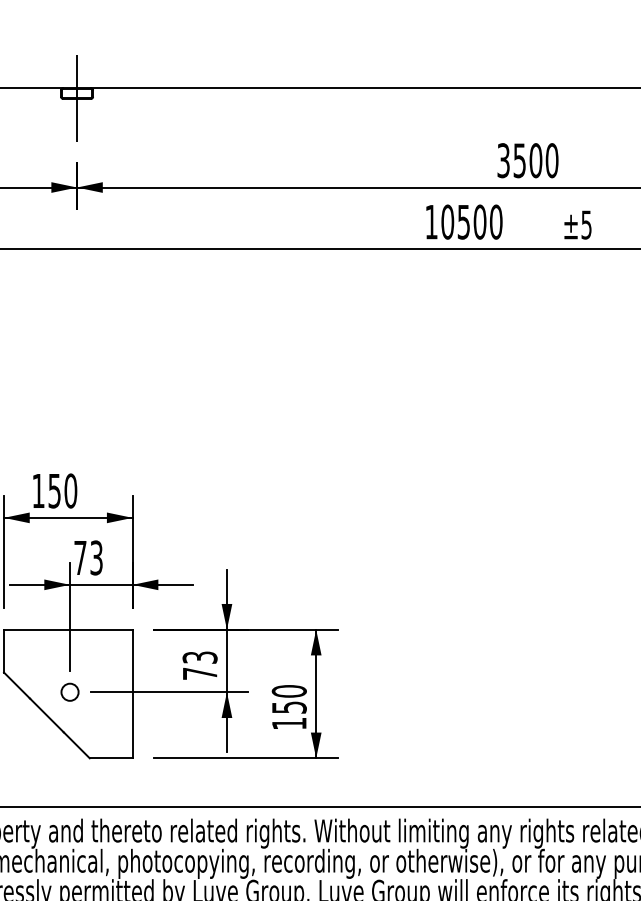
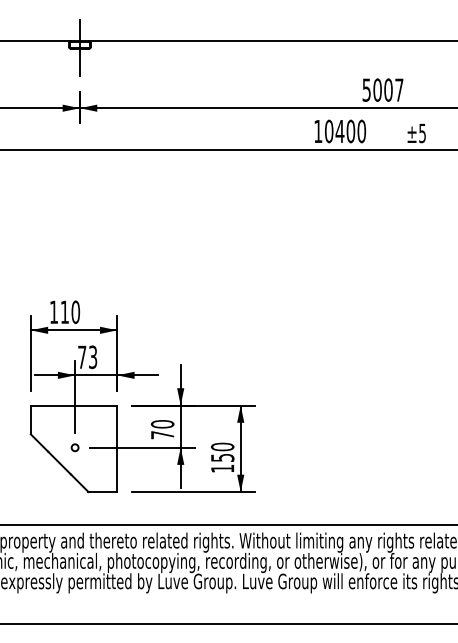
text: (528, 159) -> (383, 89), 3500 -> 5007
text: (463, 222) -> (339, 131), 10500 -> 10400
text: (54, 491) -> (64, 312), 150 -> 110
text: (199, 657) -> (162, 424), 73 -> 70
circle: (68, 692) -> (74, 447), size x0.6

